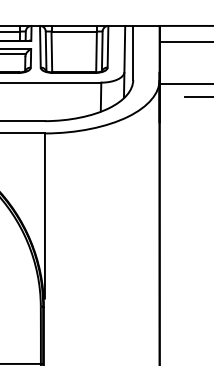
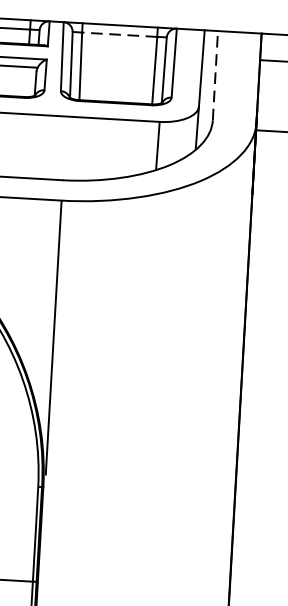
line: (74, 31) -> (120, 34), solid -> dashed
line: (133, 52) -> (215, 75), solid -> dashed

